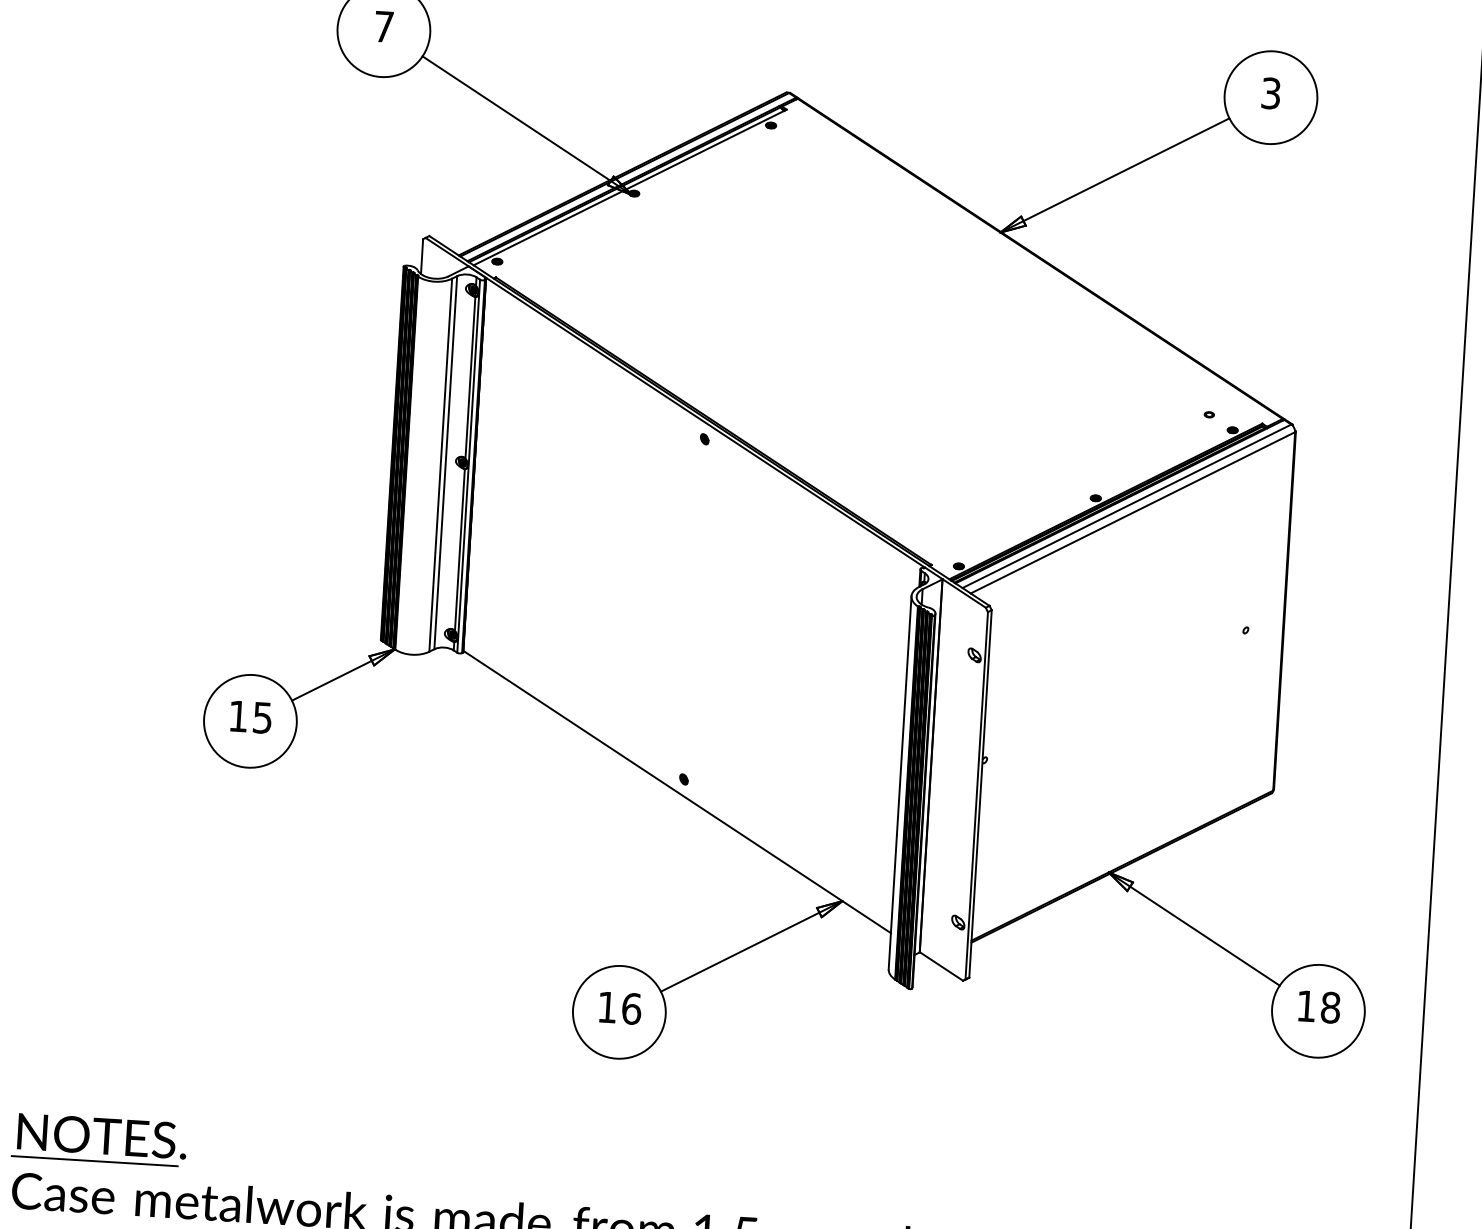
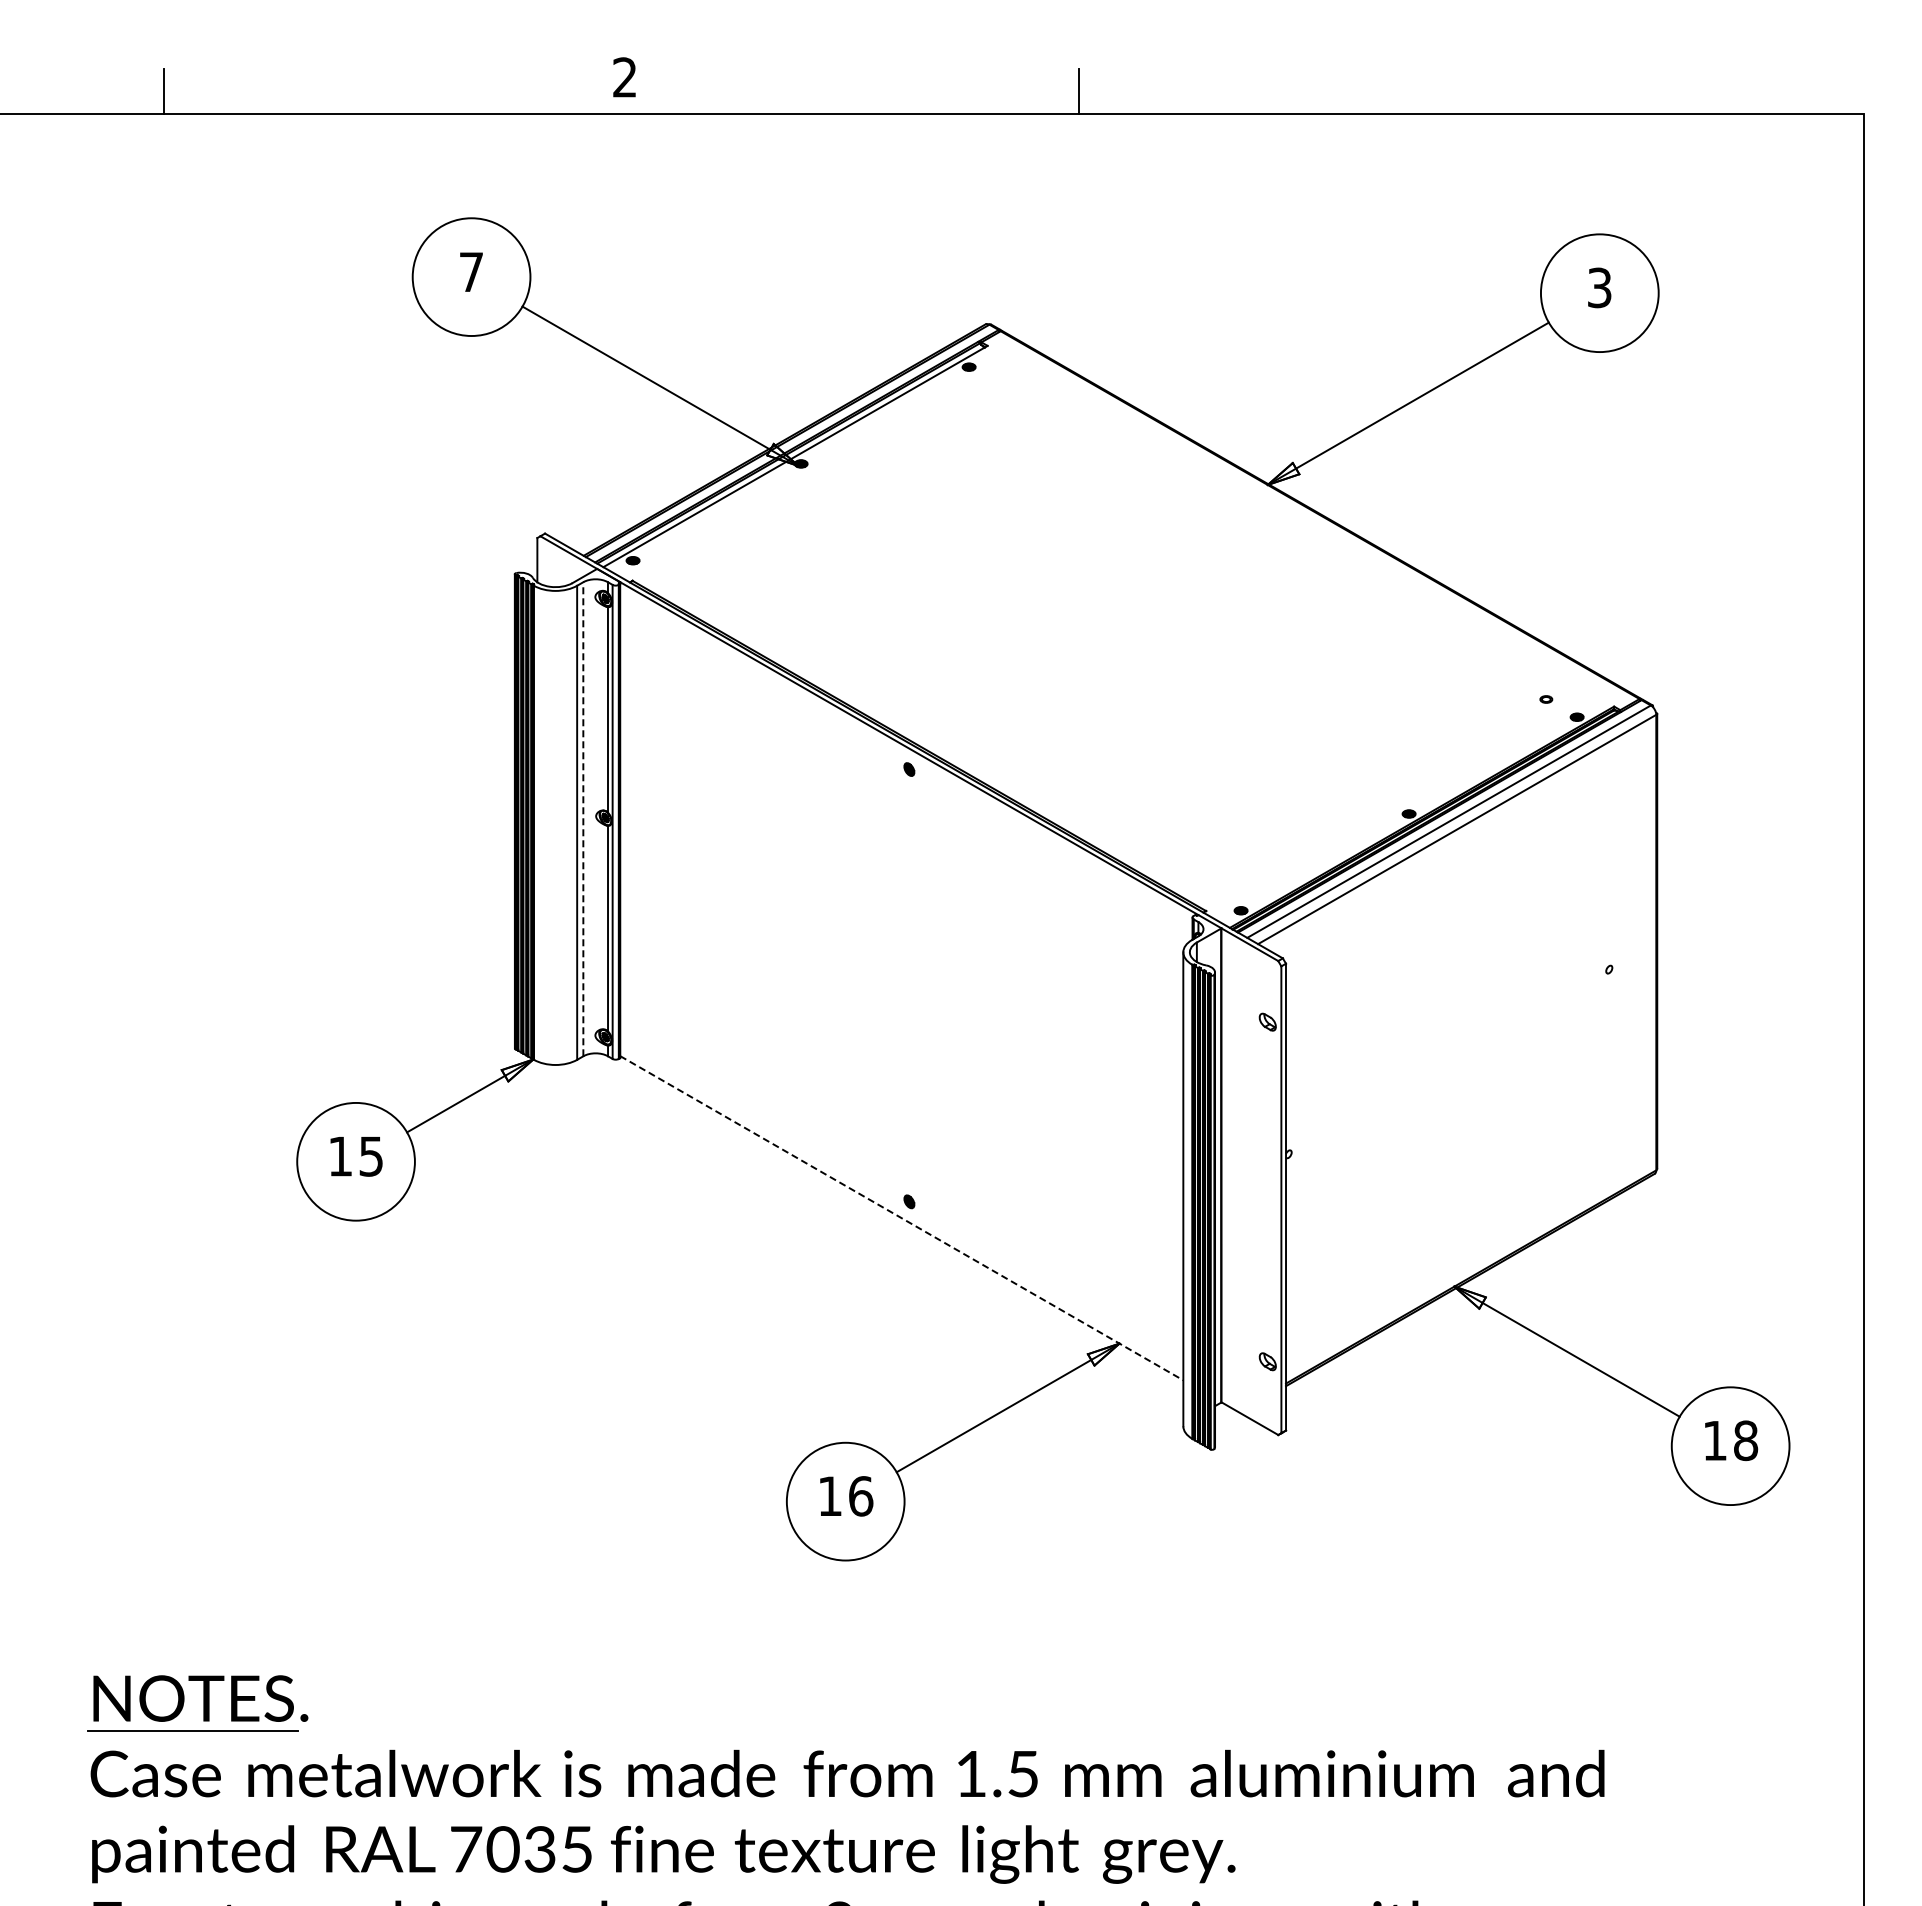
line: (445, 462) -> (583, 818), solid -> dashed
line: (676, 792) -> (901, 1218), solid -> dashed

